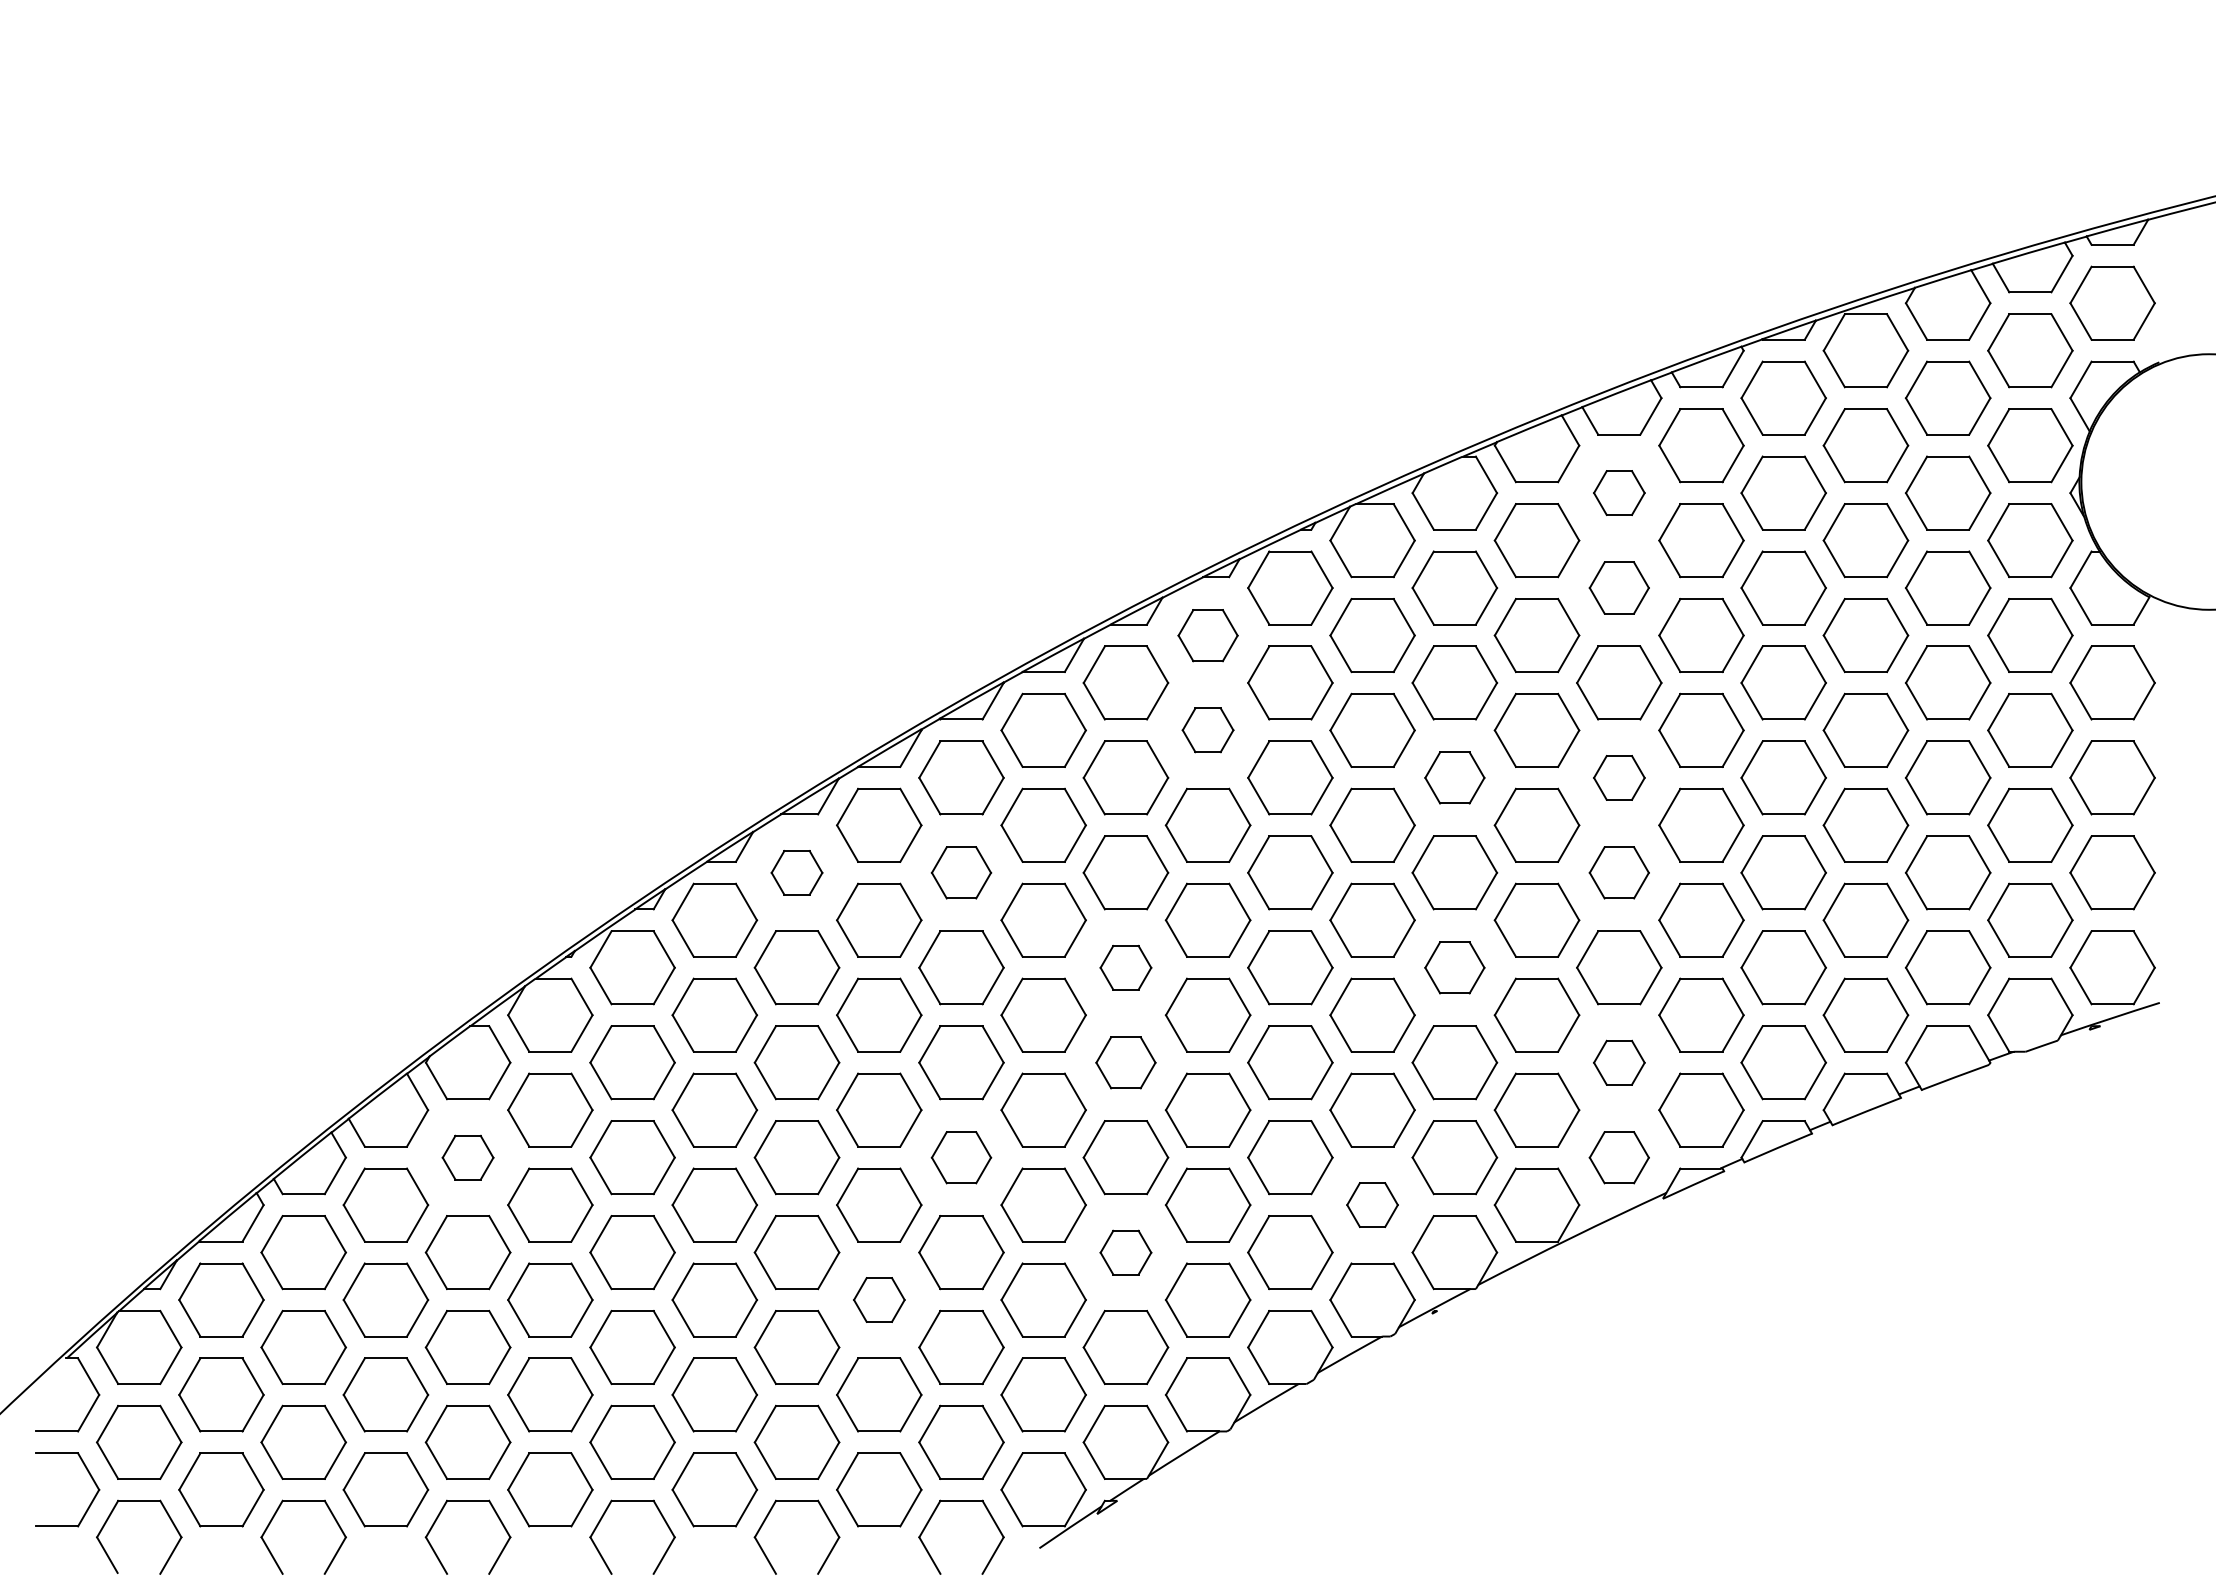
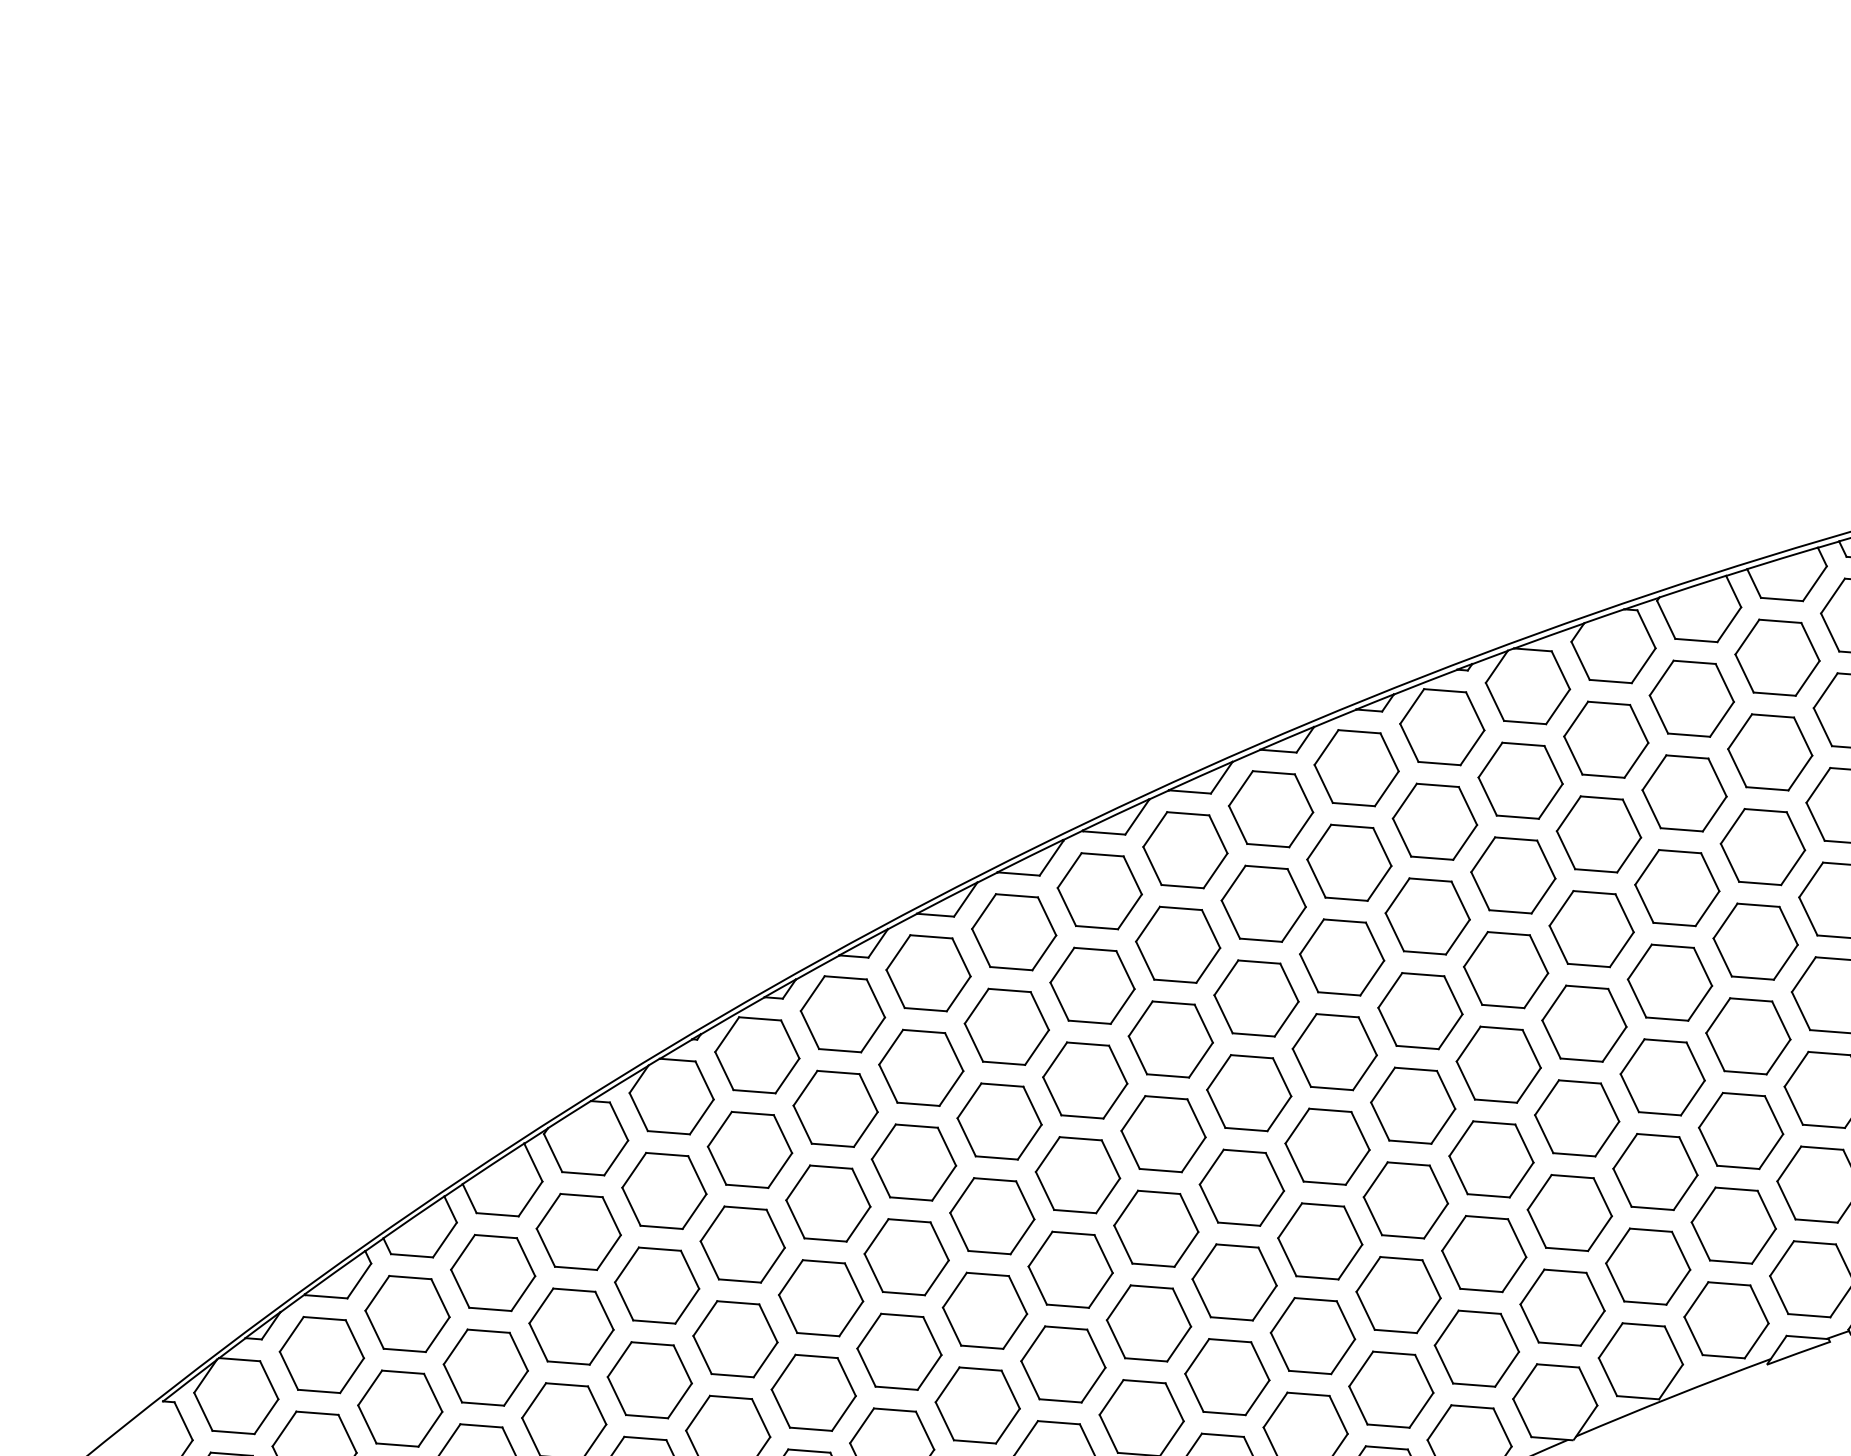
part: (1619, 492) -> (1777, 657), size x1.67
part: (1619, 587) -> (1770, 751), size x1.43
part: (1207, 635) -> (1356, 768), size x1.43
part: (1207, 729) -> (1348, 861), size x1.67
part: (1454, 777) -> (1591, 928), size x1.43
part: (1619, 777) -> (1755, 941), size x1.67
part: (796, 872) -> (928, 972), size x1.67
part: (961, 872) -> (1092, 985), size x1.43
part: (1619, 872) -> (1748, 1036), size x1.43
part: (1125, 967) -> (1248, 1092), size x1.67
part: (1454, 967) -> (1576, 1118), size x1.43
part: (1125, 1062) -> (1241, 1187), size x1.43
part: (1619, 1062) -> (1734, 1225), size x1.67
part: (467, 1157) -> (578, 1231), size x1.67
part: (961, 1157) -> (1070, 1269), size x1.43
part: (1619, 1157) -> (1726, 1320), size x1.43
part: (1372, 1204) -> (1476, 1348), size x1.67
part: (1125, 1252) -> (1226, 1376), size x1.67
part: (879, 1299) -> (978, 1404), size x1.67

